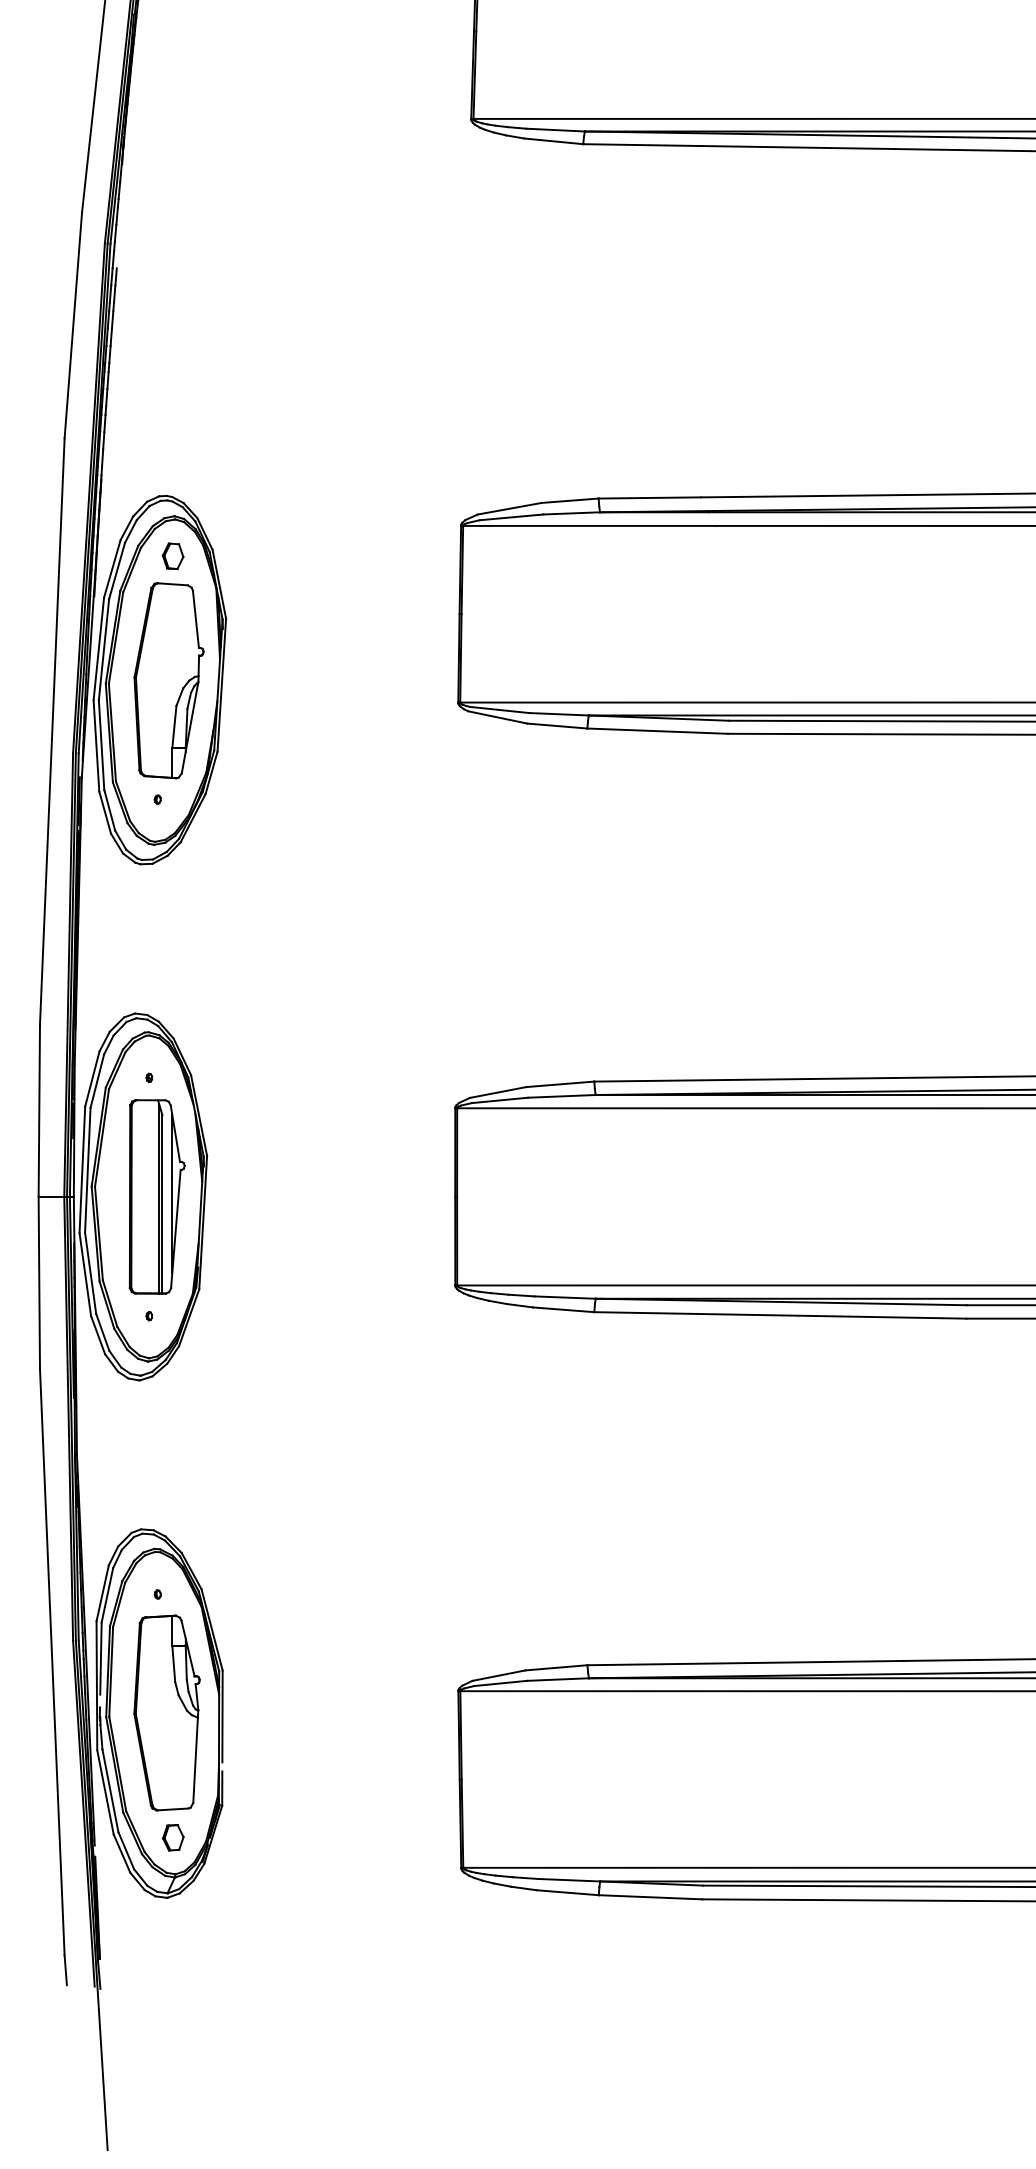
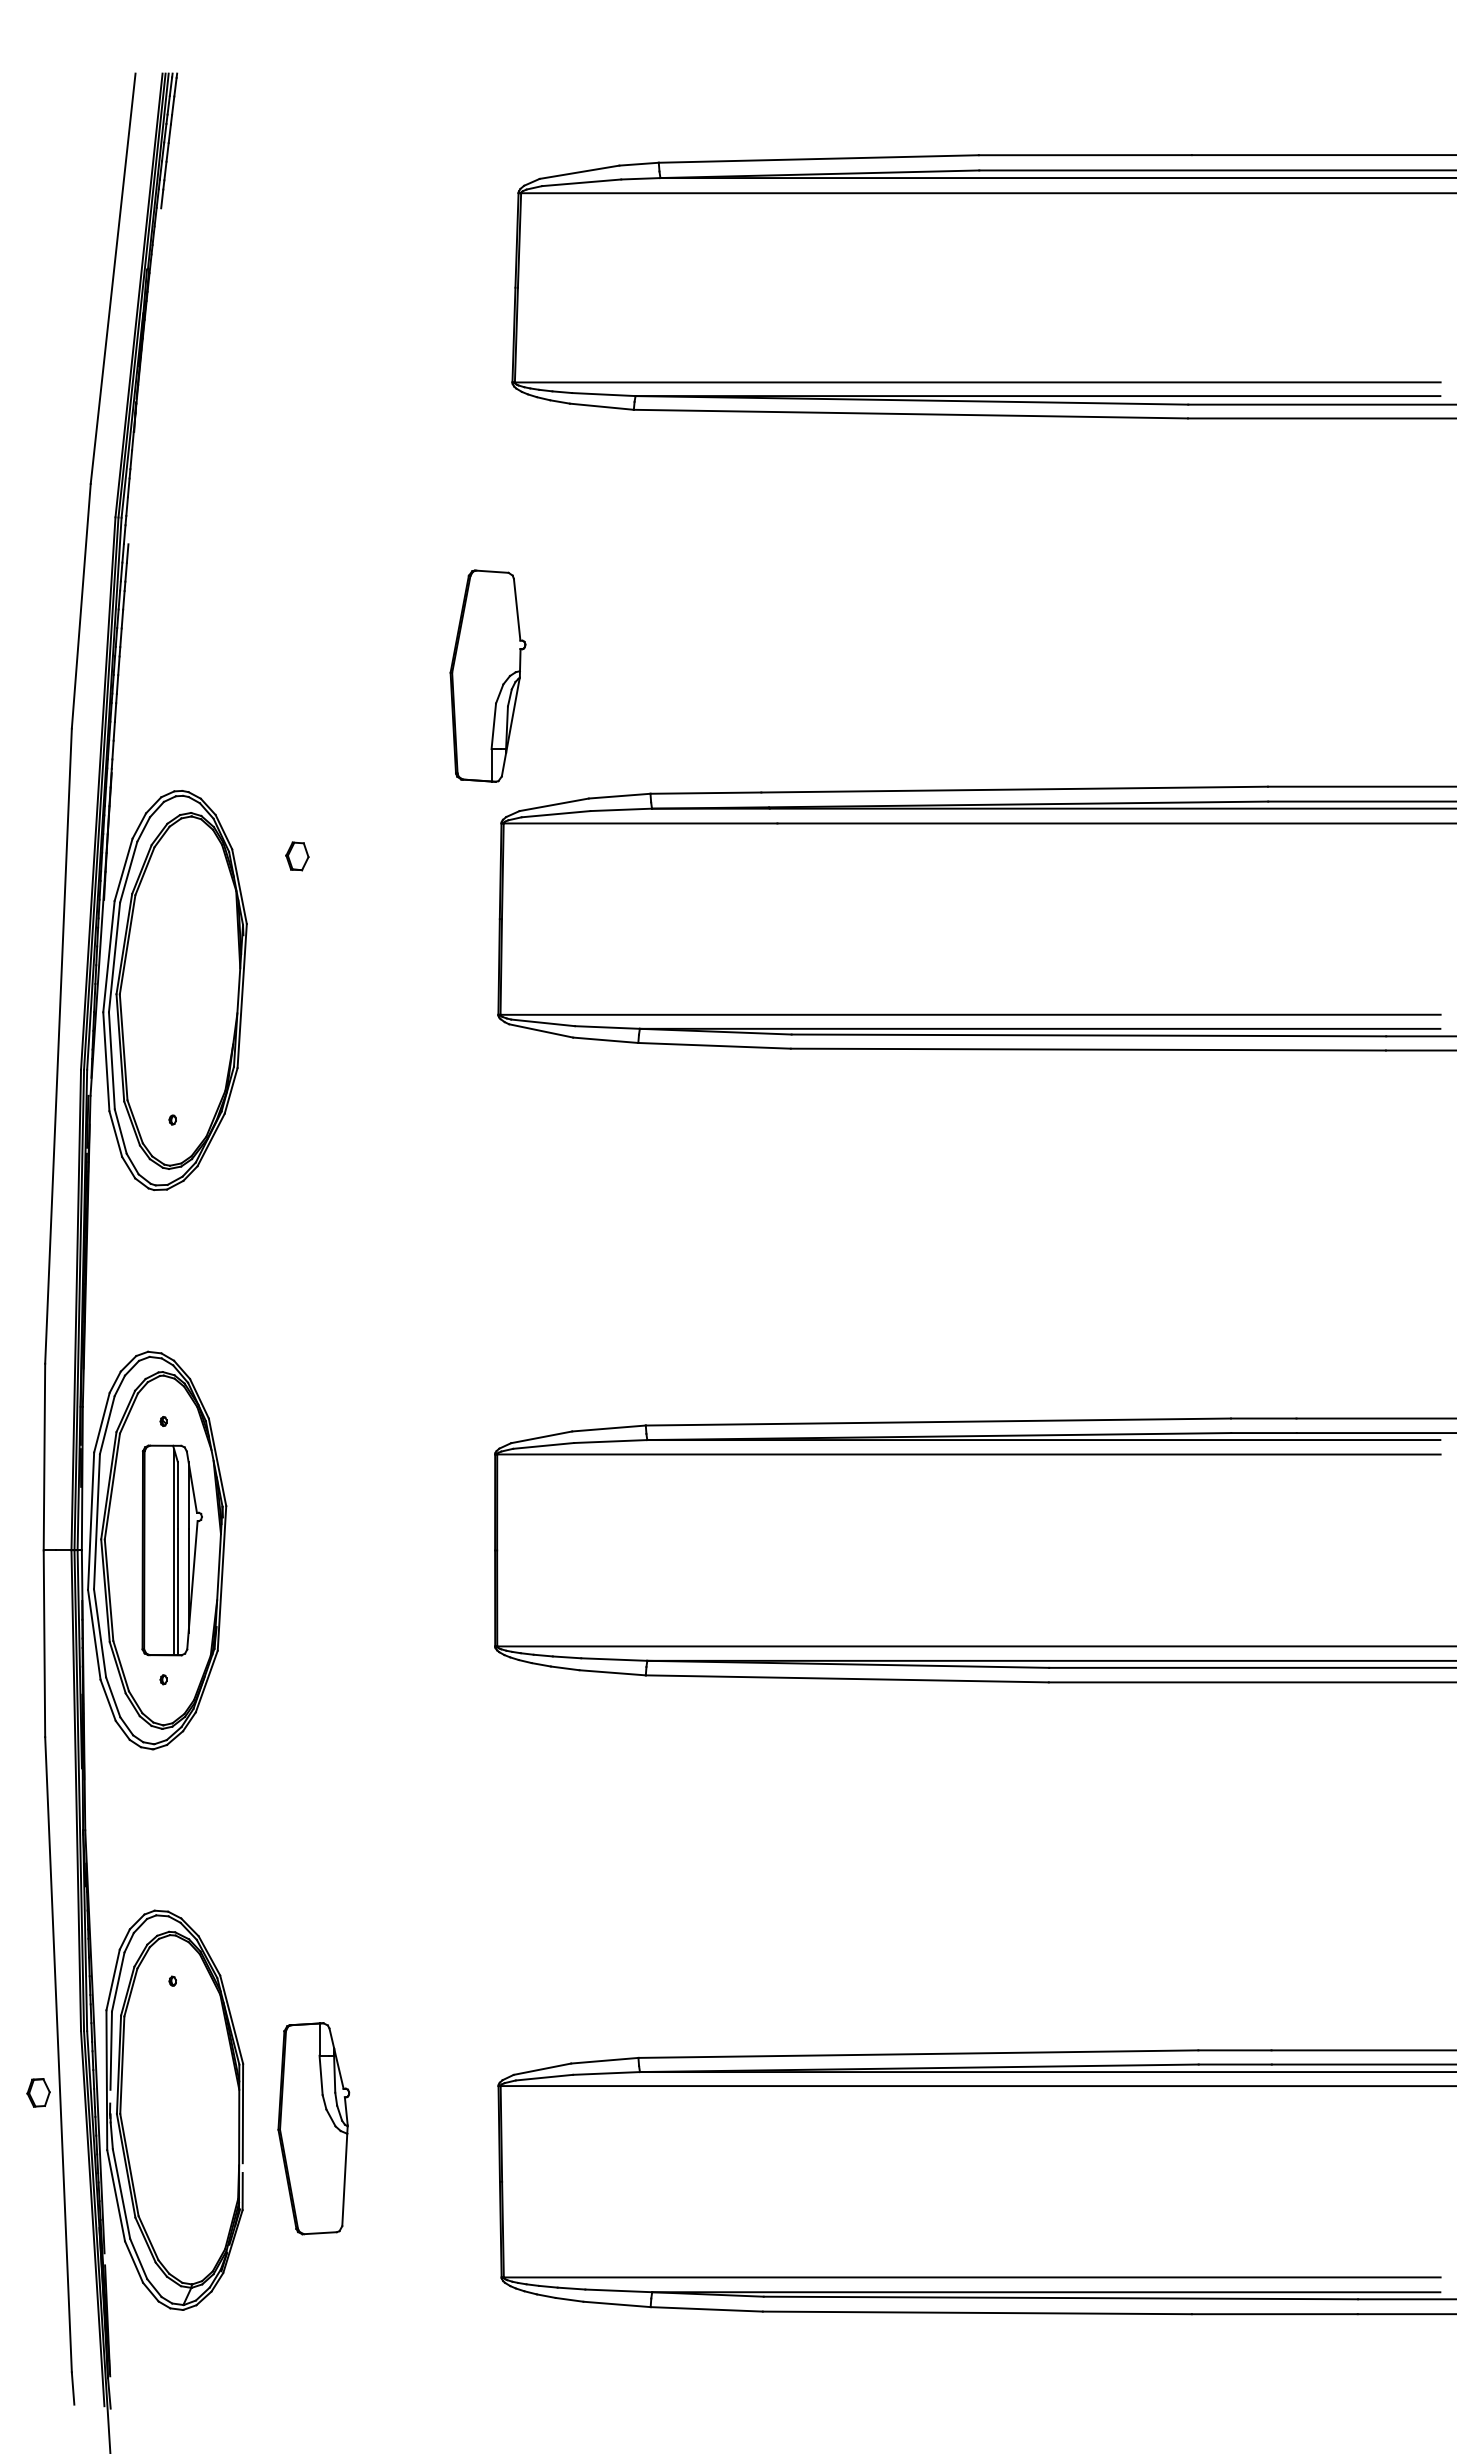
part: (173, 556) -> (297, 856), moved
part: (168, 680) -> (487, 675), moved
part: (166, 1712) -> (313, 2128), moved
part: (173, 1837) -> (38, 2092), moved

